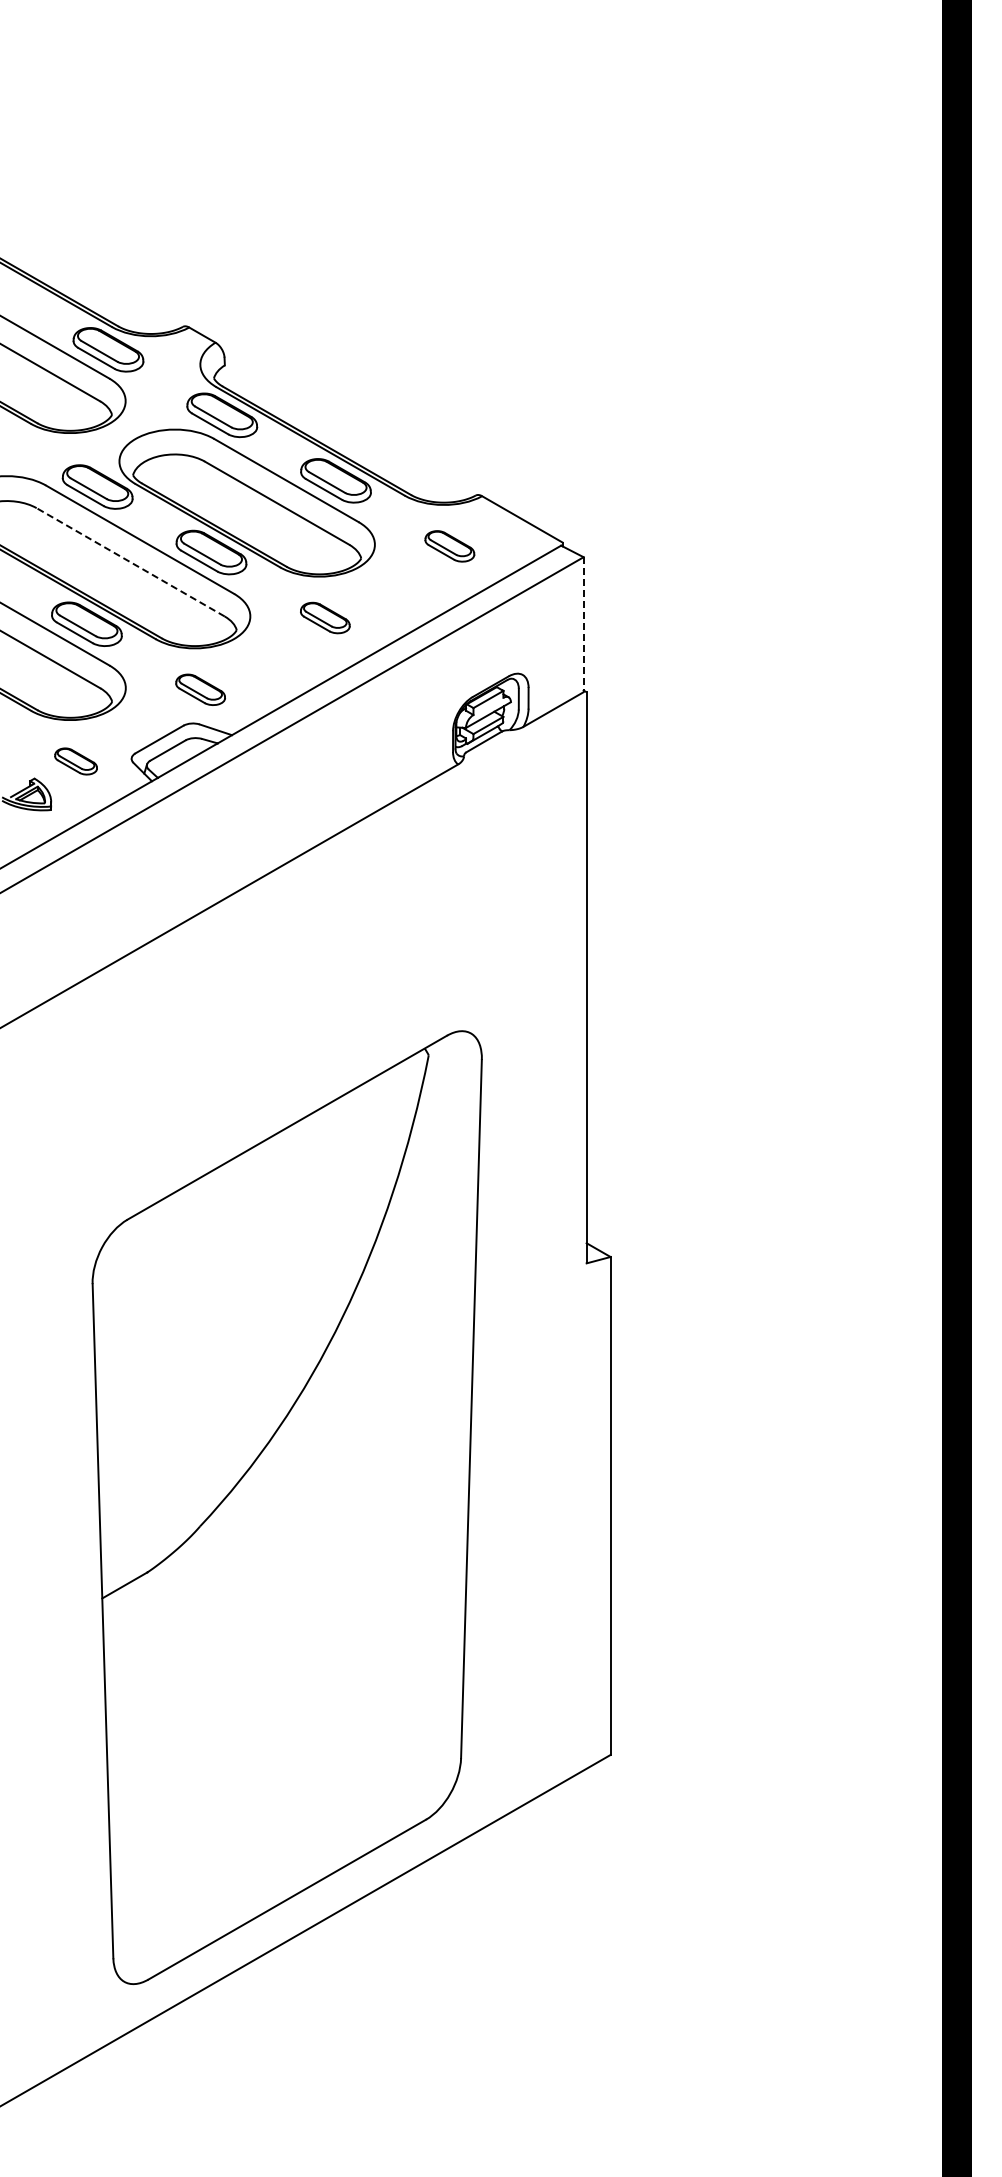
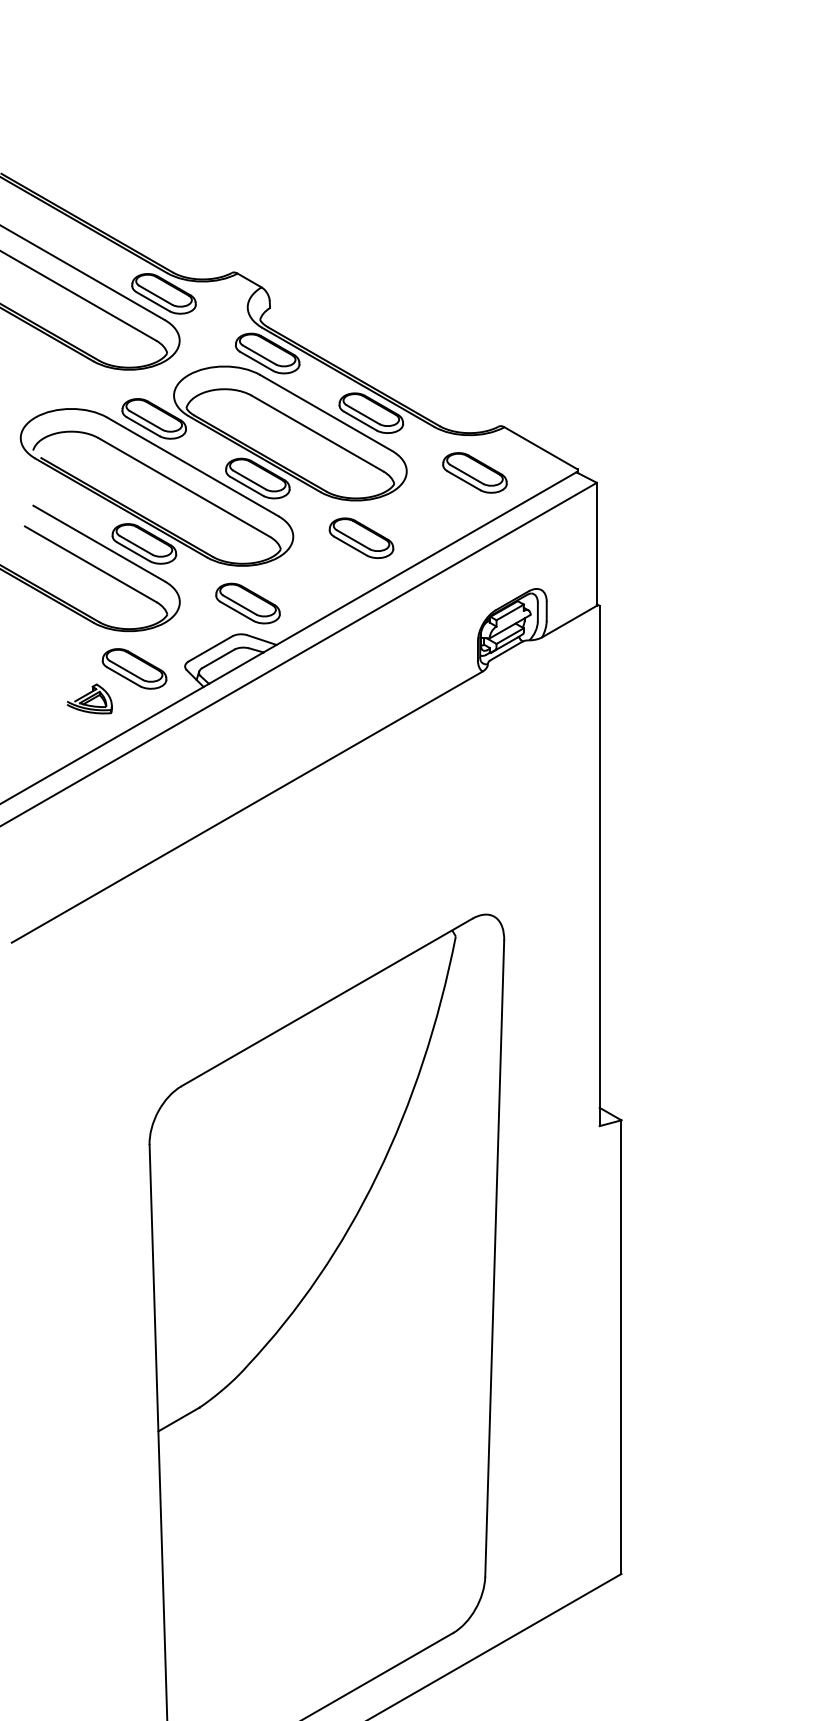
part: (449, 546) -> (474, 473), size x1.43
line: (130, 562) -> (184, 487), dashed -> solid
part: (325, 617) -> (361, 537), size x1.43
line: (583, 625) -> (596, 545), dashed -> solid
part: (200, 689) -> (247, 603), size x1.43
part: (75, 761) -> (133, 668), size x1.67

